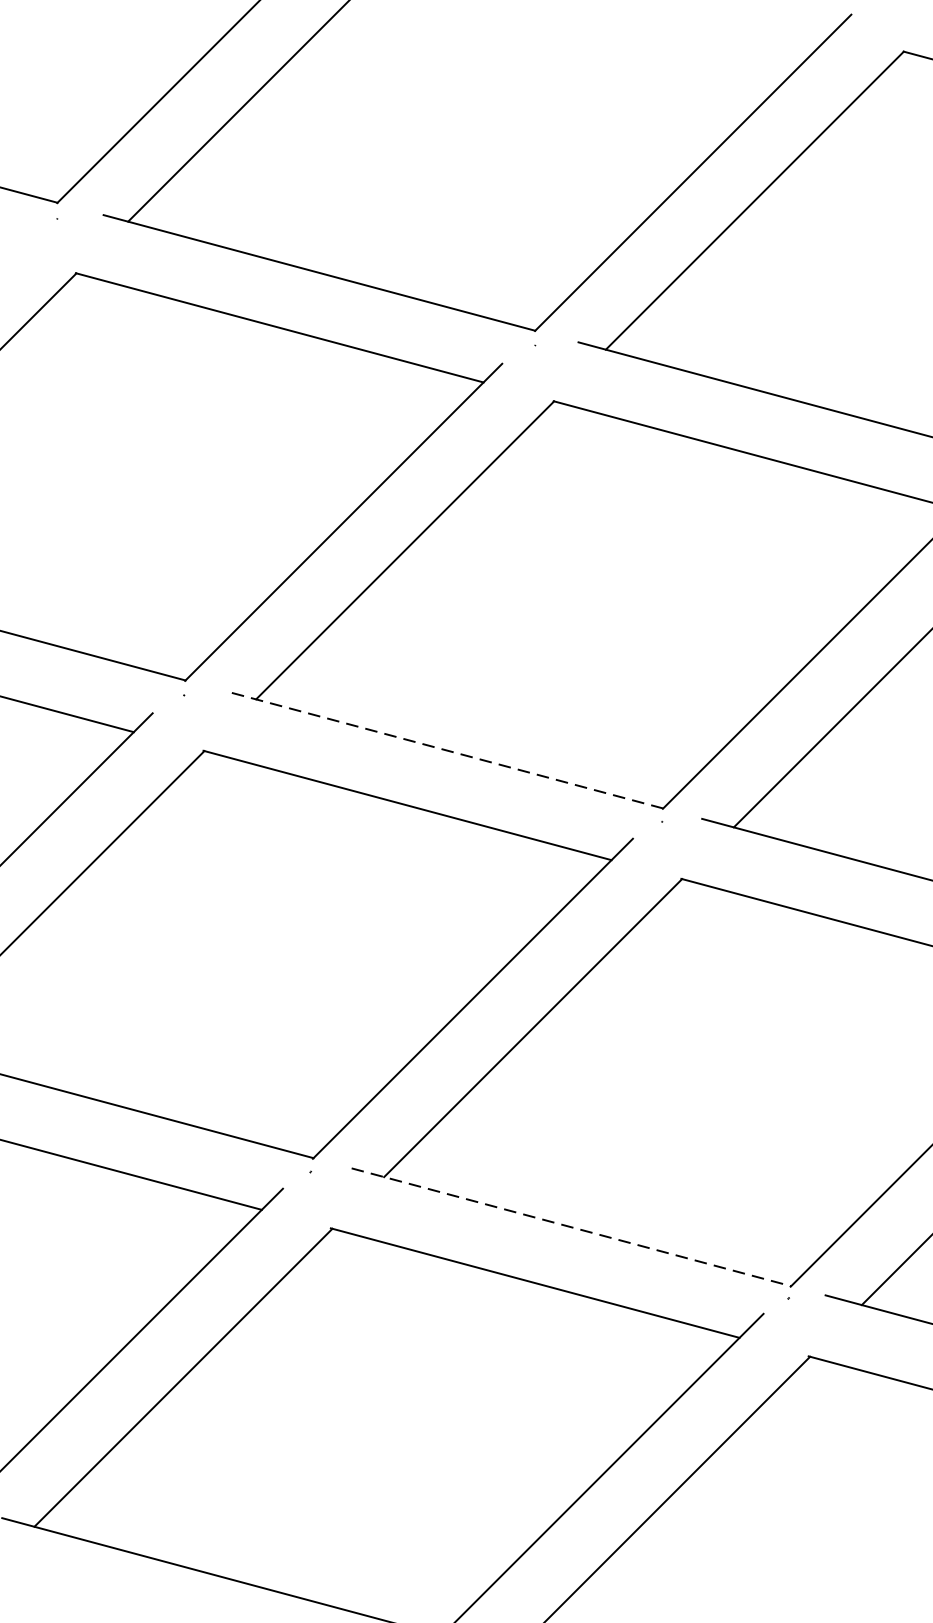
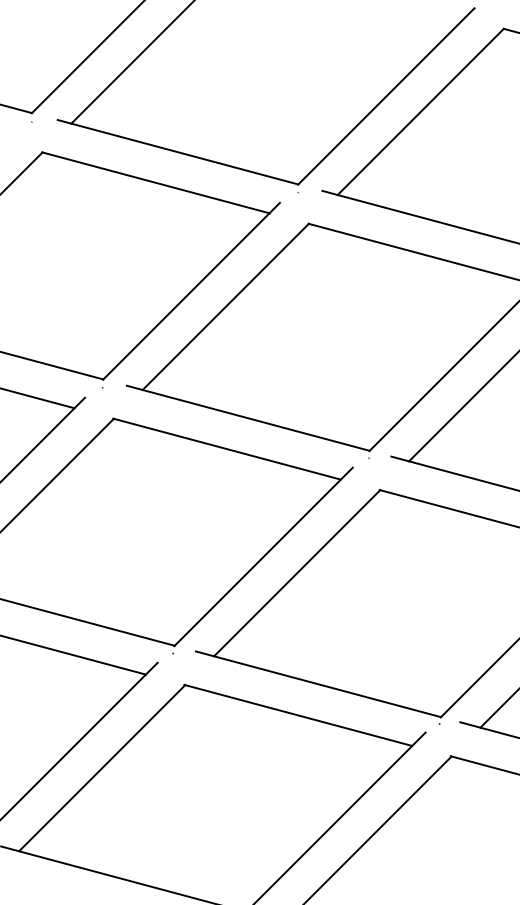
line: (445, 750) -> (248, 418), dashed -> solid
line: (571, 1227) -> (318, 684), dashed -> solid

